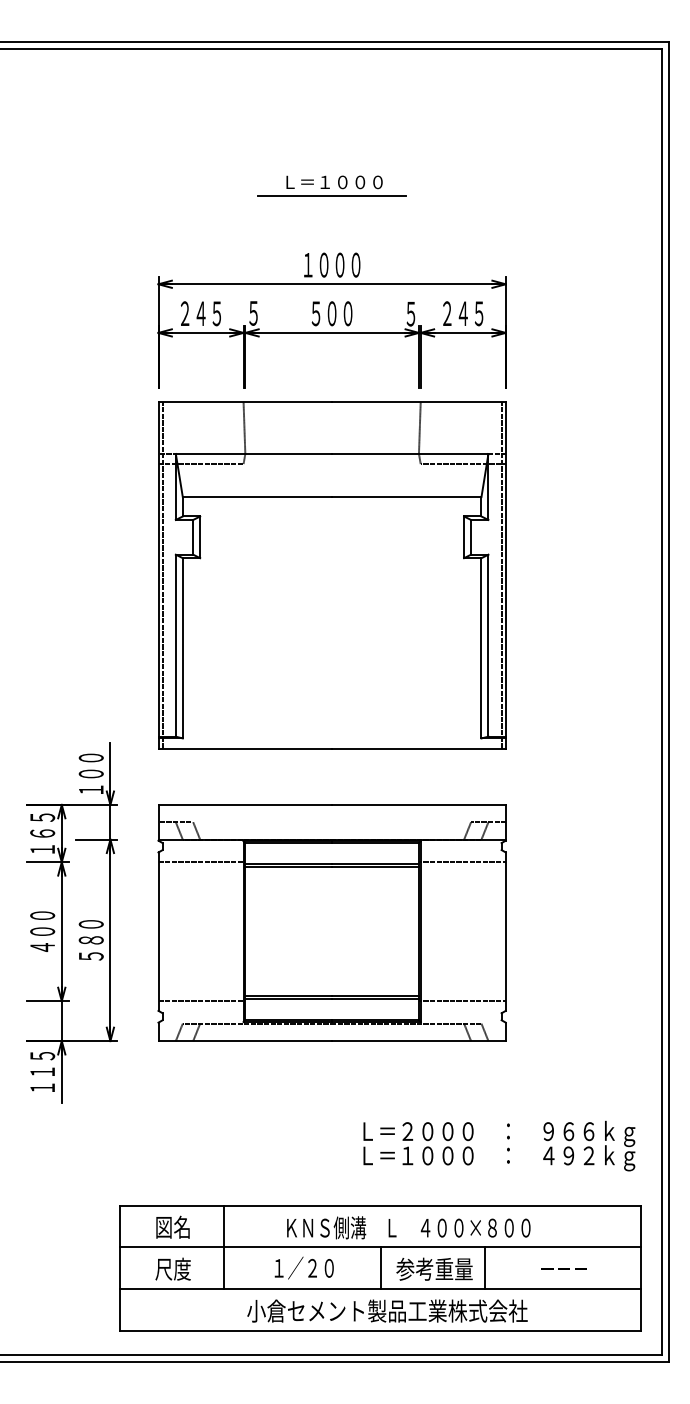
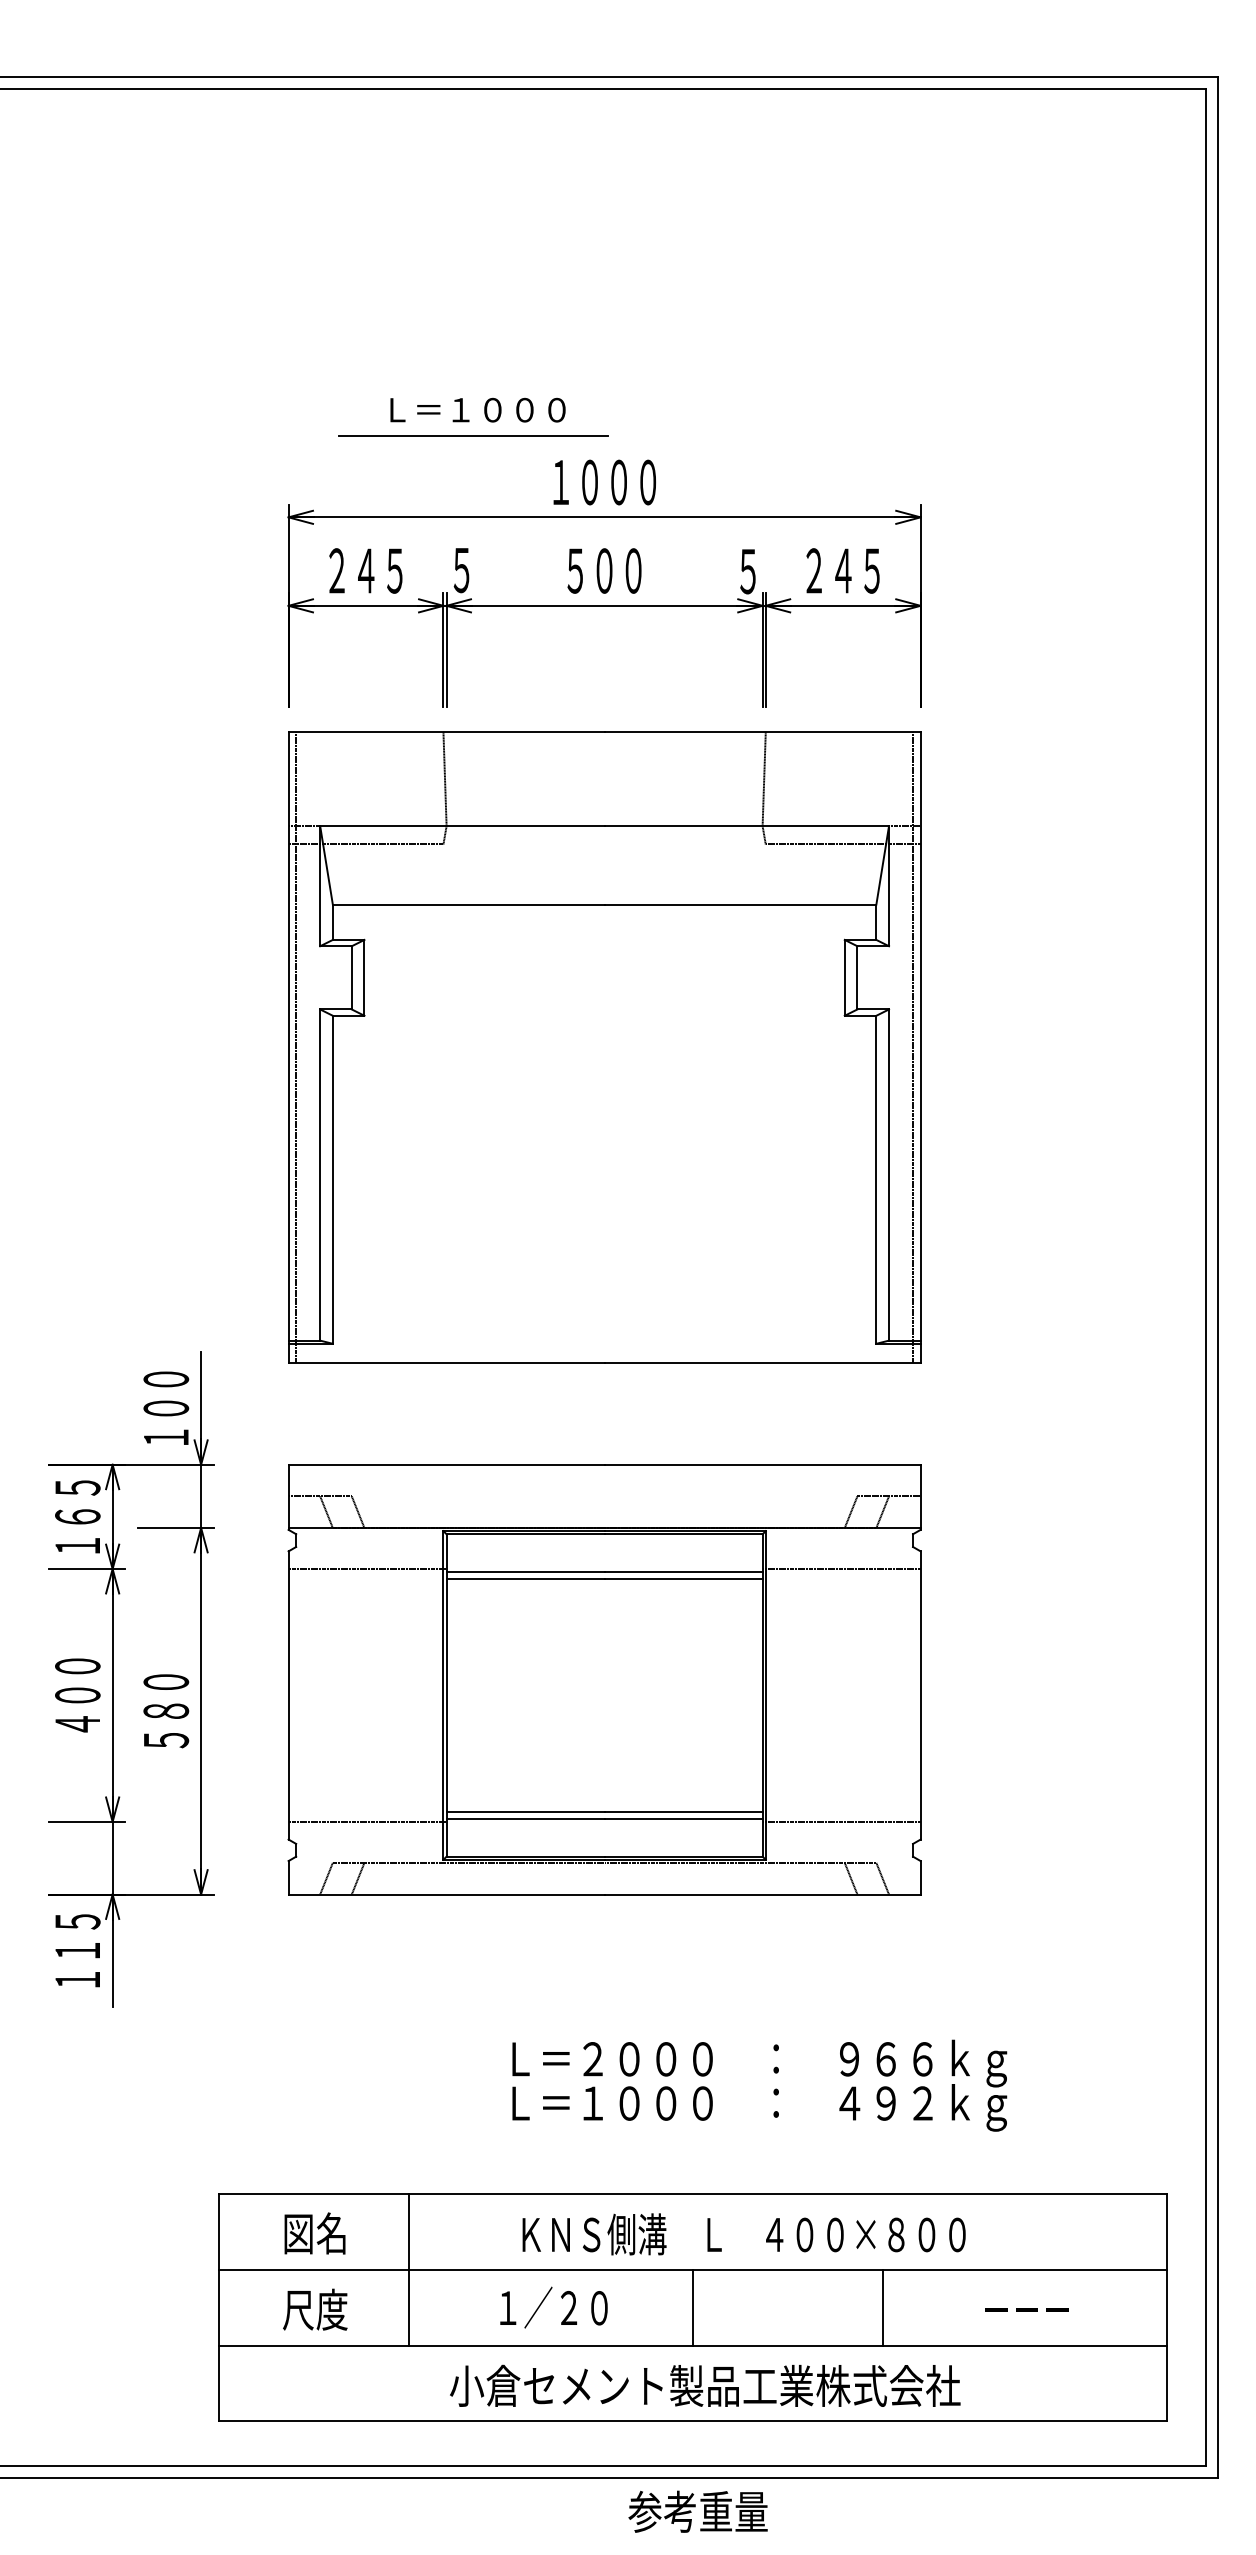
part: (331, 185) -> (472, 415), moved
text: (499, 1145) -> (759, 2084), moved
text: (434, 1268) -> (698, 2510), moved

